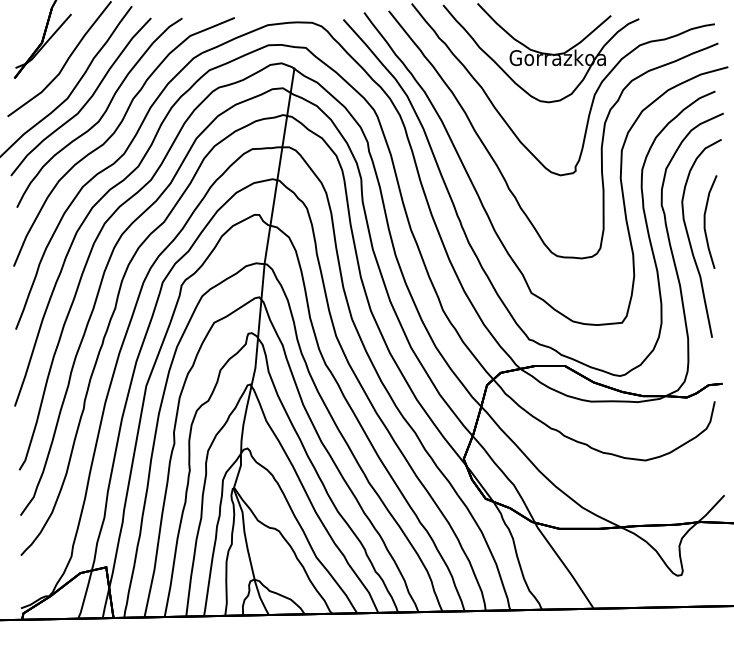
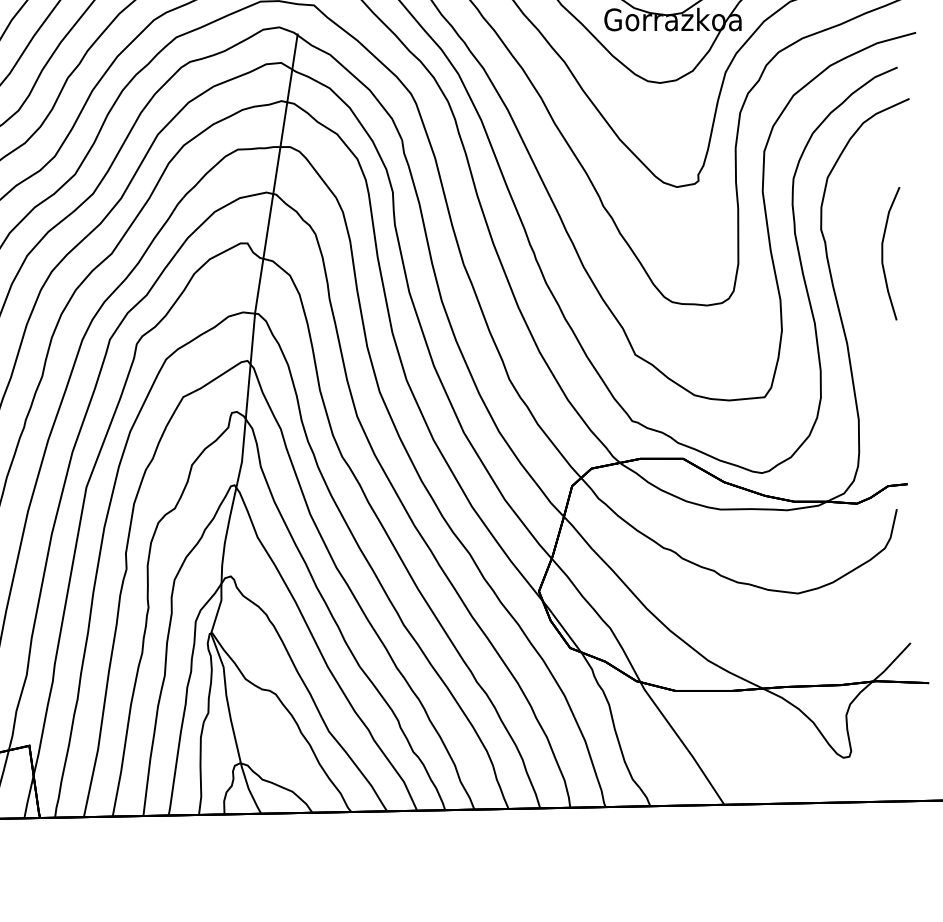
curve: (690, 240) -> (862, 279), removed

